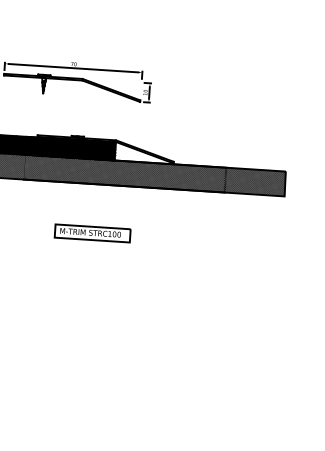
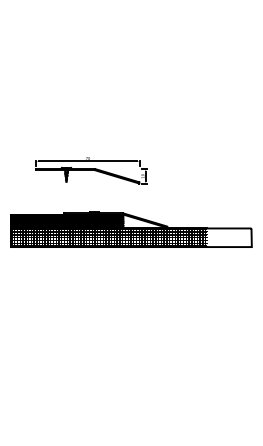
hatch: (254, 181) -> (228, 237), removed
part: (91, 232) -> (109, 283), removed

